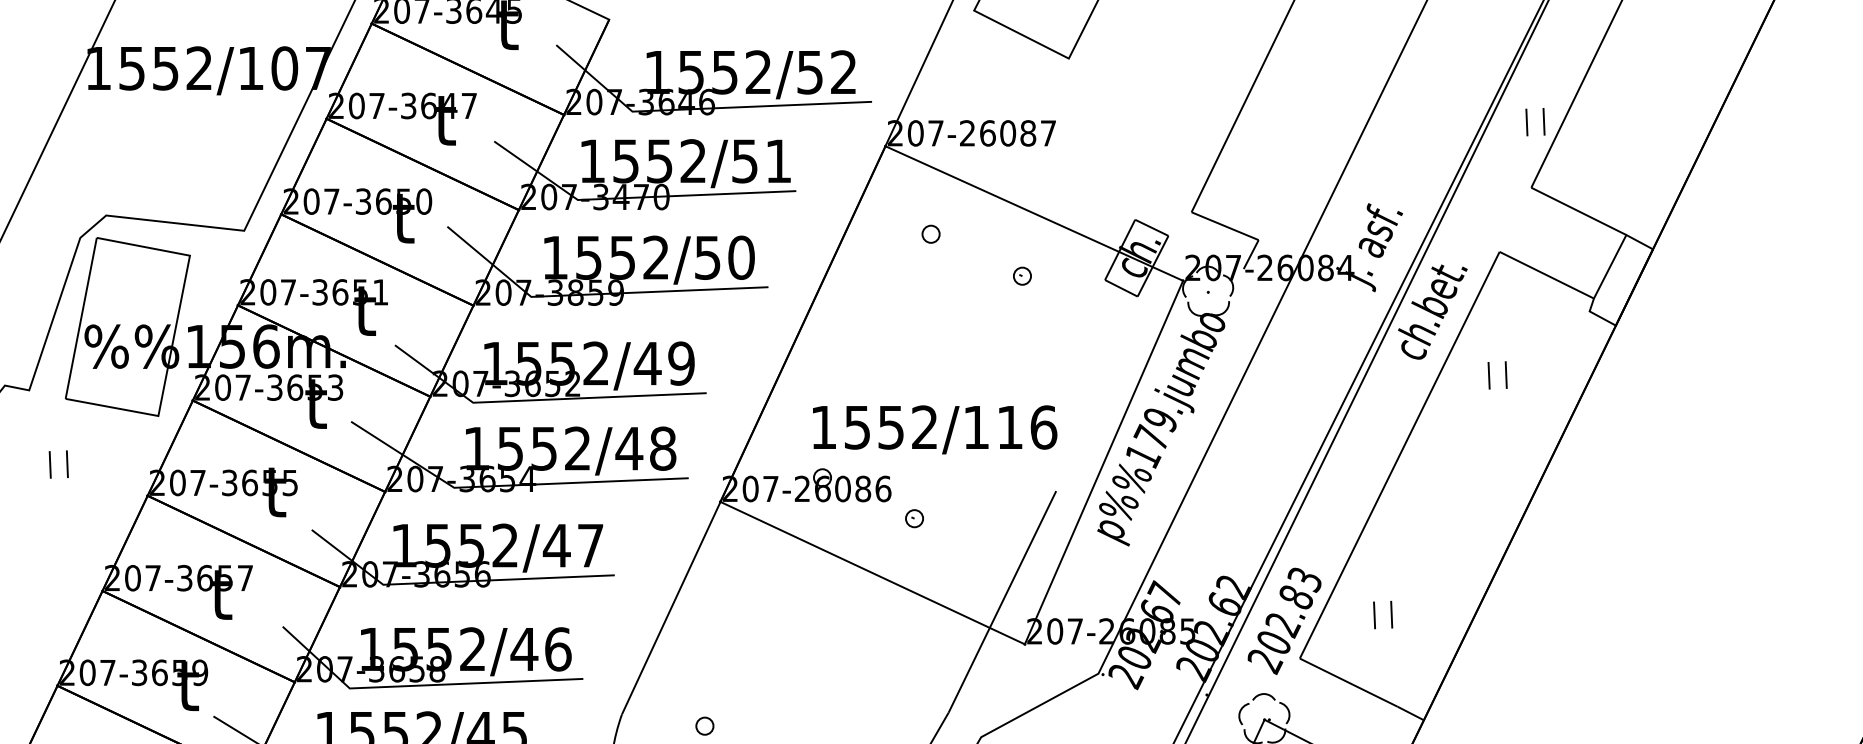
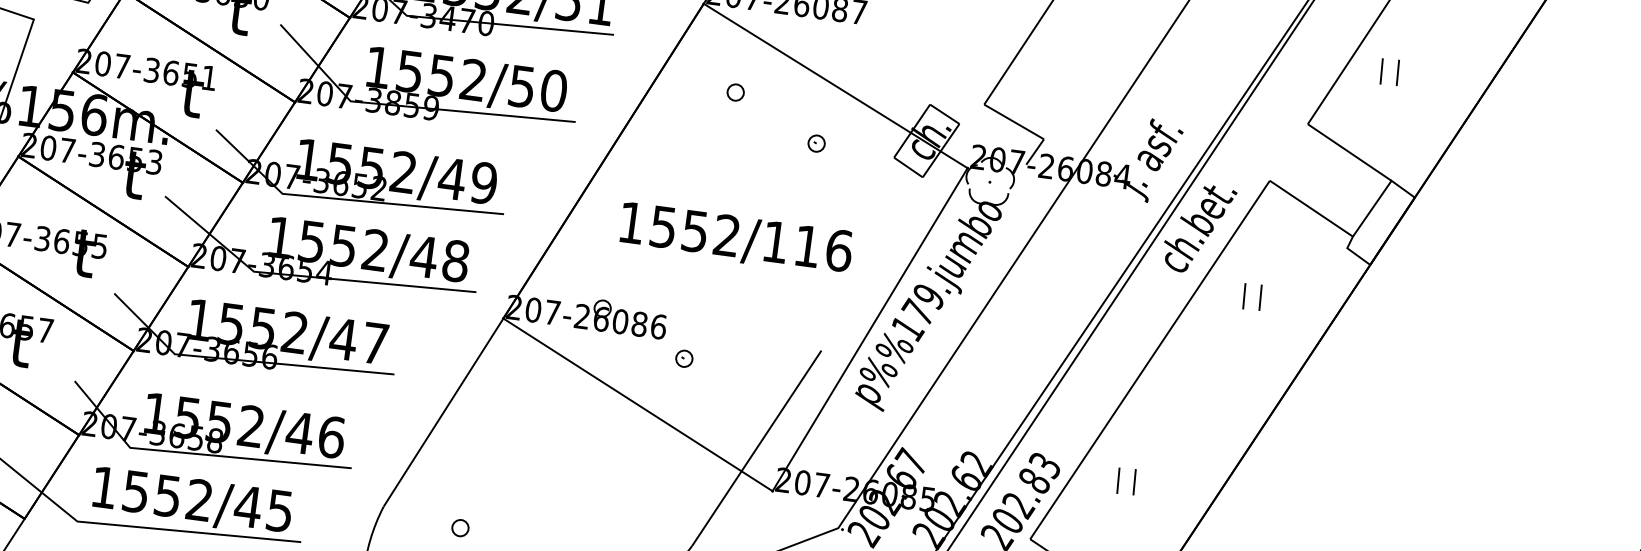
part: (1527, 122) -> (1382, 71), moved
text: (935, 429) -> (736, 238), moved
part: (1390, 614) -> (1133, 481), moved

